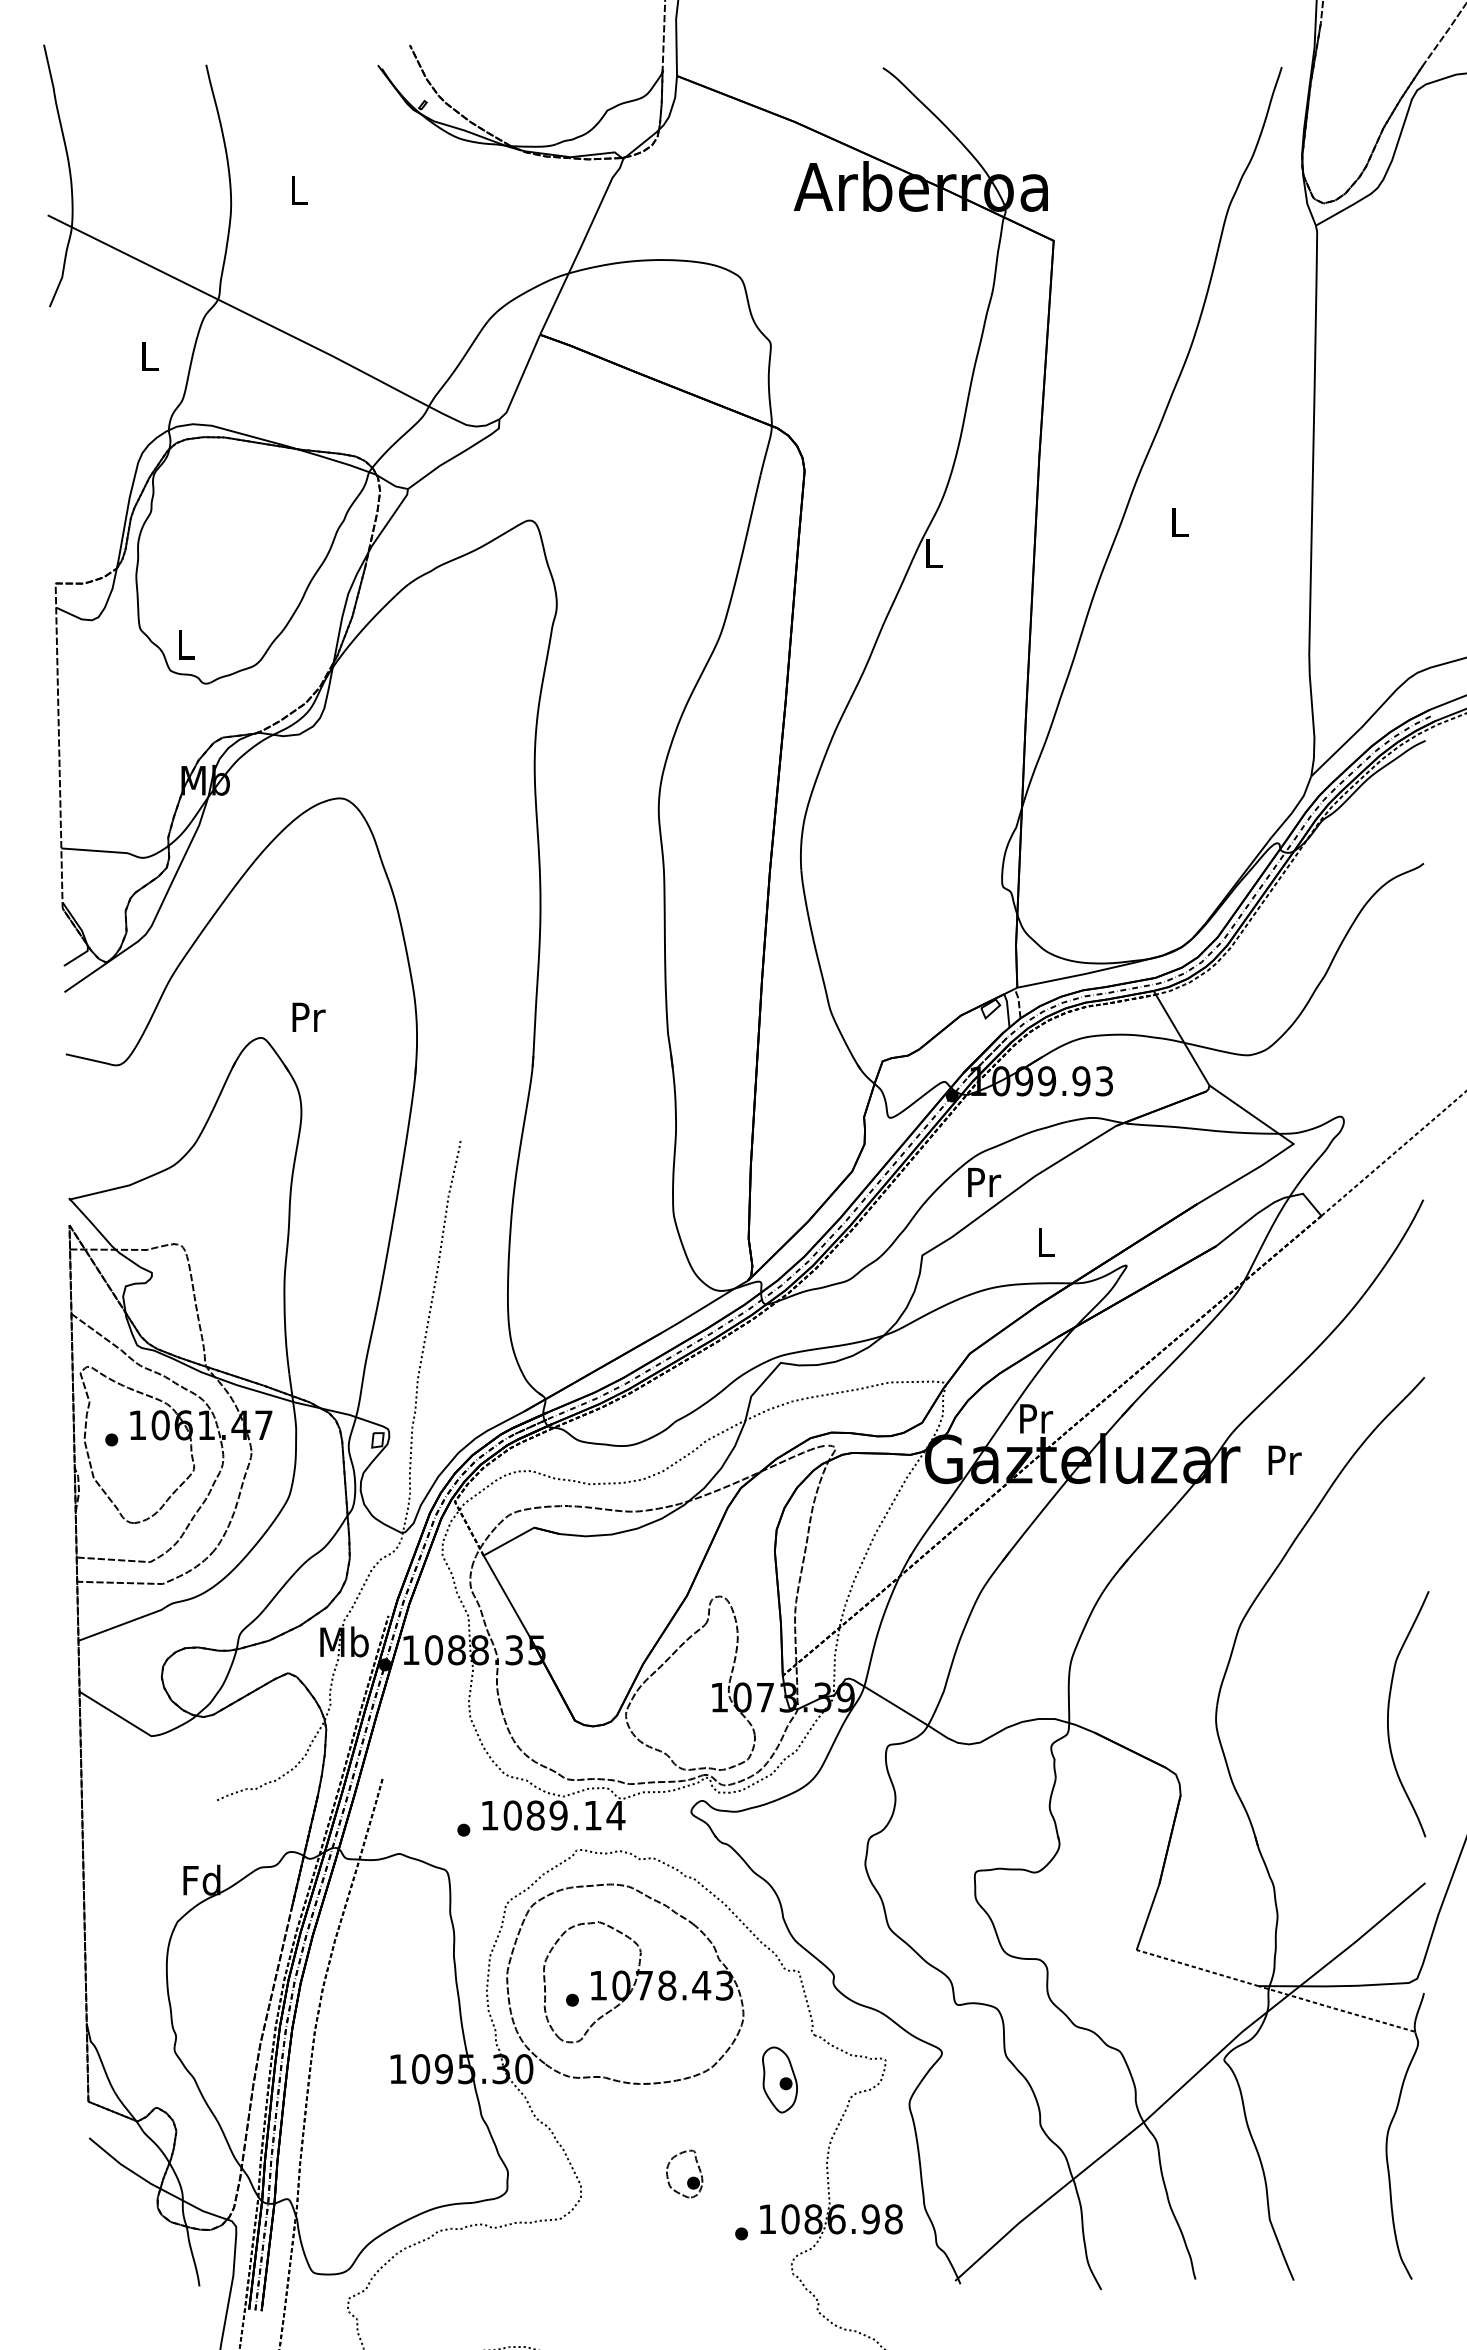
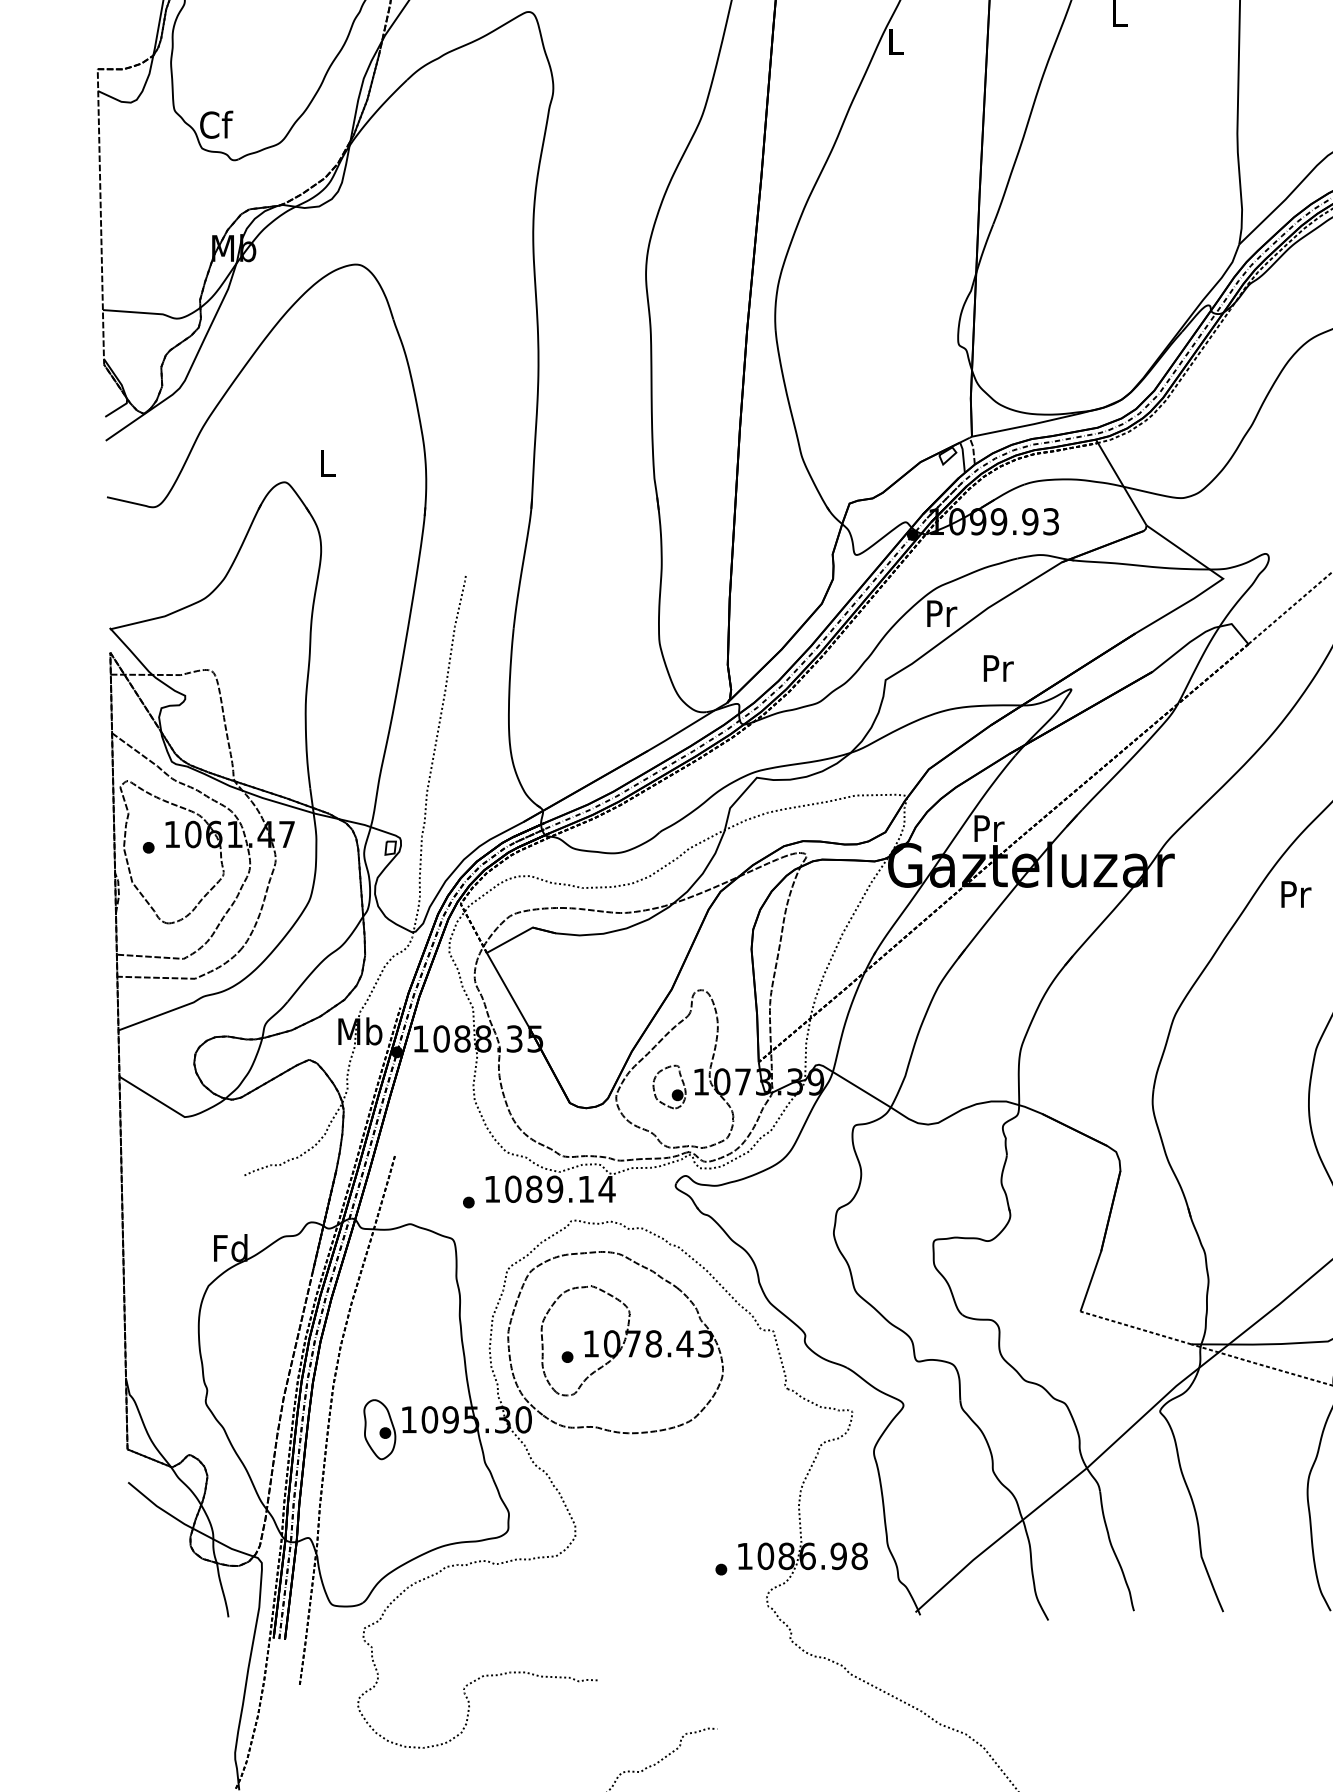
text: (186, 644) -> (216, 124), L -> Cf
text: (308, 1016) -> (327, 462), Pr -> L
text: (1046, 1242) -> (998, 668), L -> Pr
text: (1284, 1459) -> (1295, 893), moved
part: (779, 2079) -> (379, 1429), moved
part: (689, 2178) -> (673, 1091), moved

